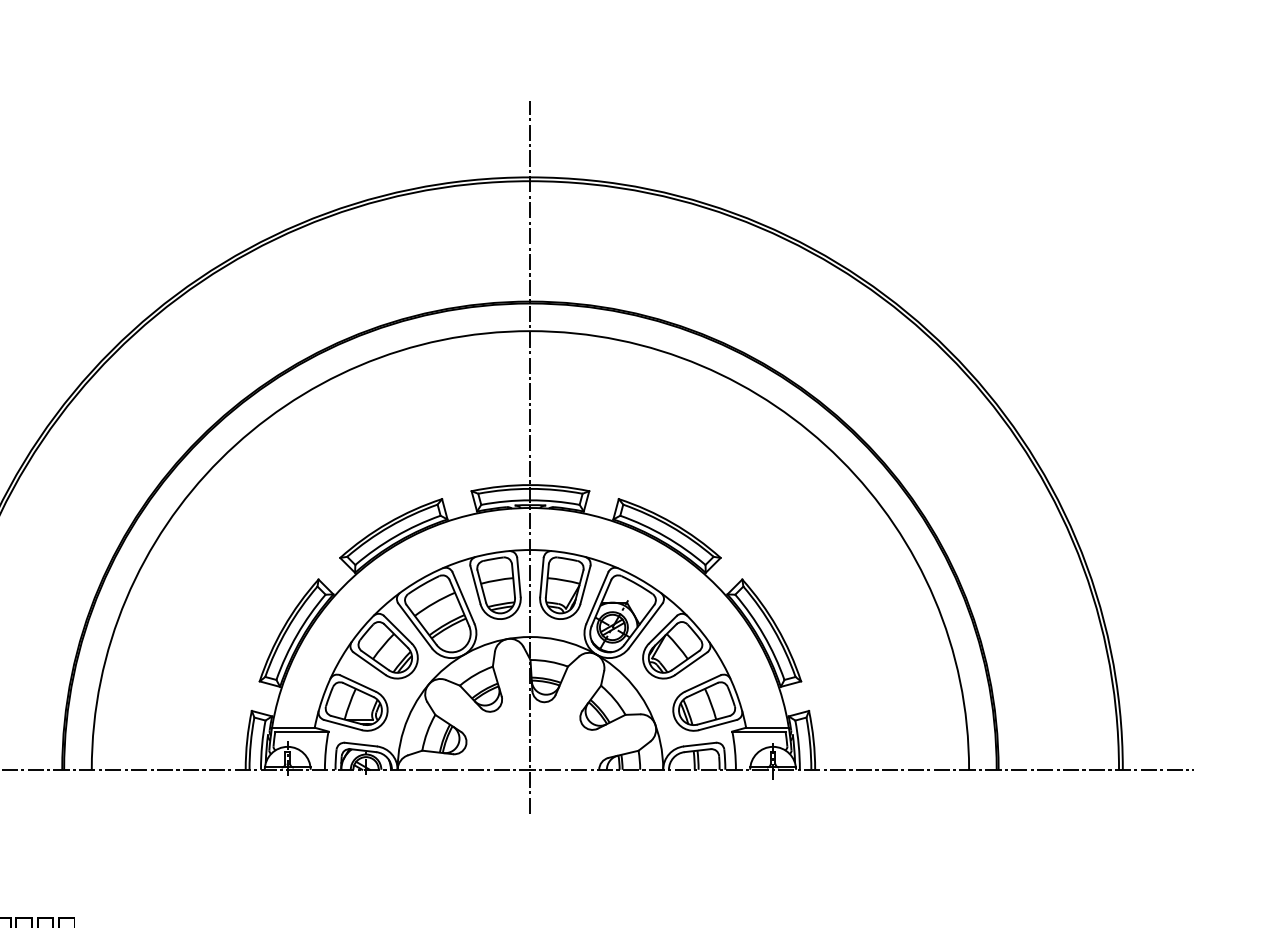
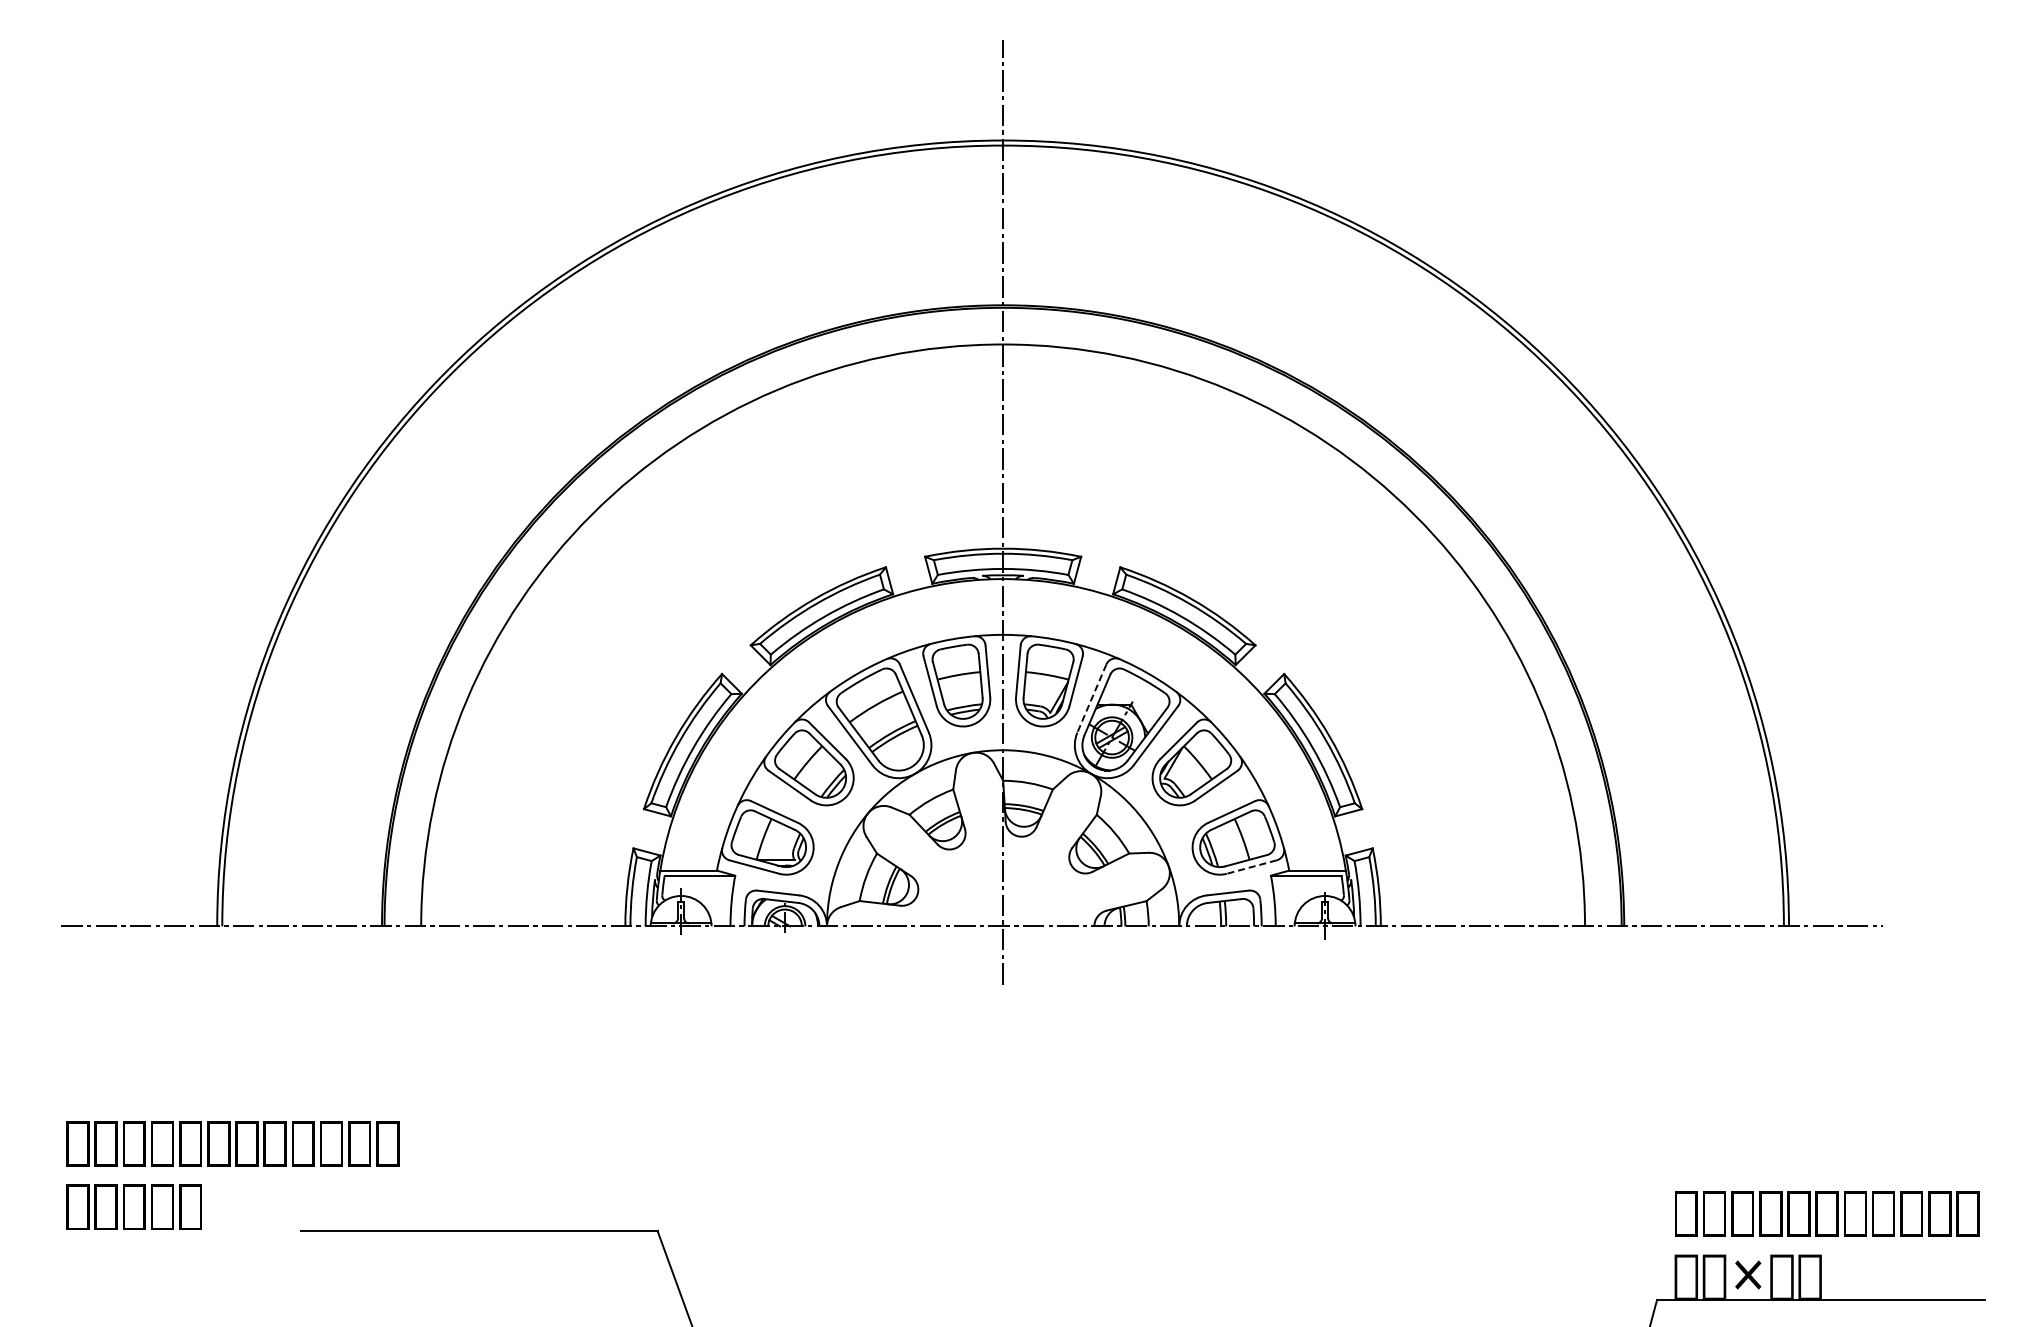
line: (597, 598) -> (1091, 699), solid -> dashed
line: (717, 725) -> (1251, 867), solid -> dashed

